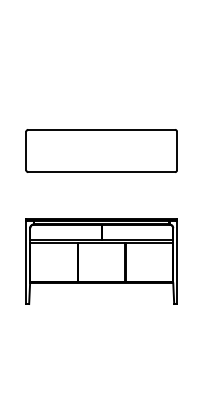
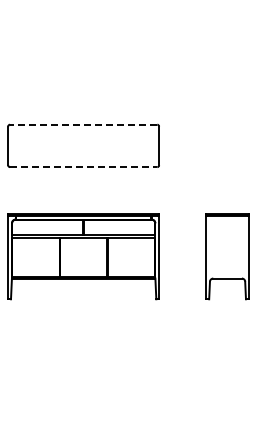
line: (101, 129) -> (83, 124), solid -> dashed
line: (101, 172) -> (83, 167), solid -> dashed

